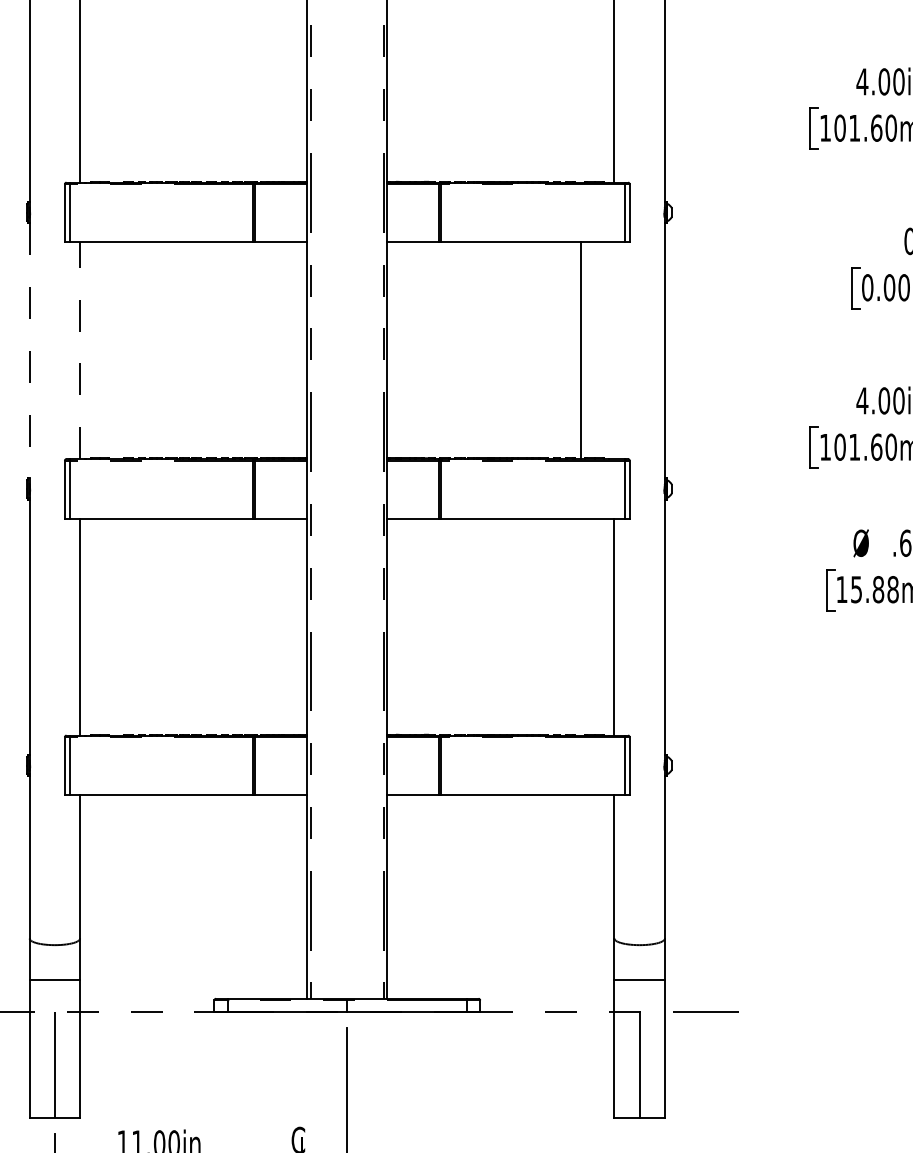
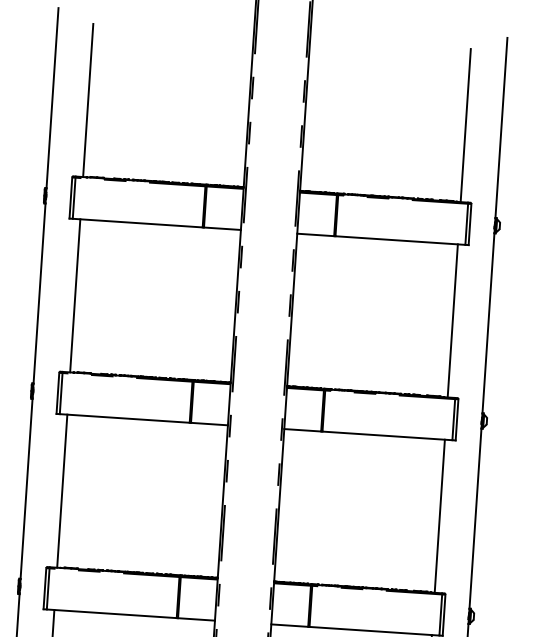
line: (29, 350) -> (39, 293), dashed -> solid
line: (80, 350) -> (75, 295), dashed -> solid
line: (581, 350) -> (452, 320), moved

